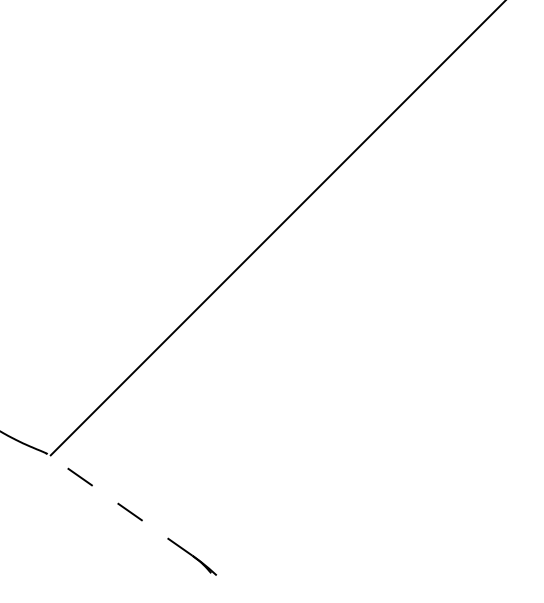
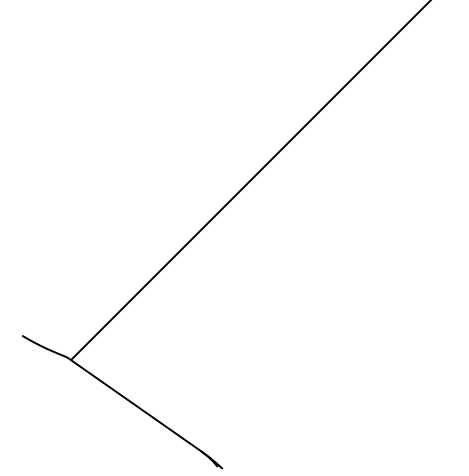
line: (119, 504) -> (134, 404), dashed -> solid

